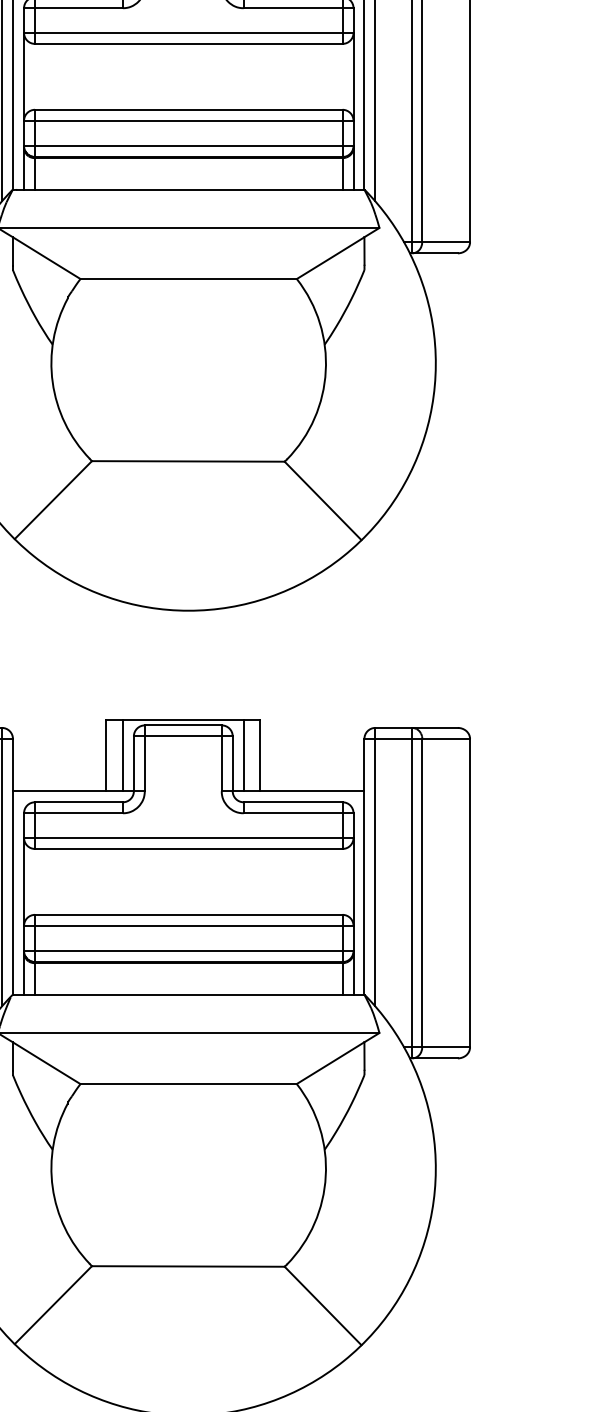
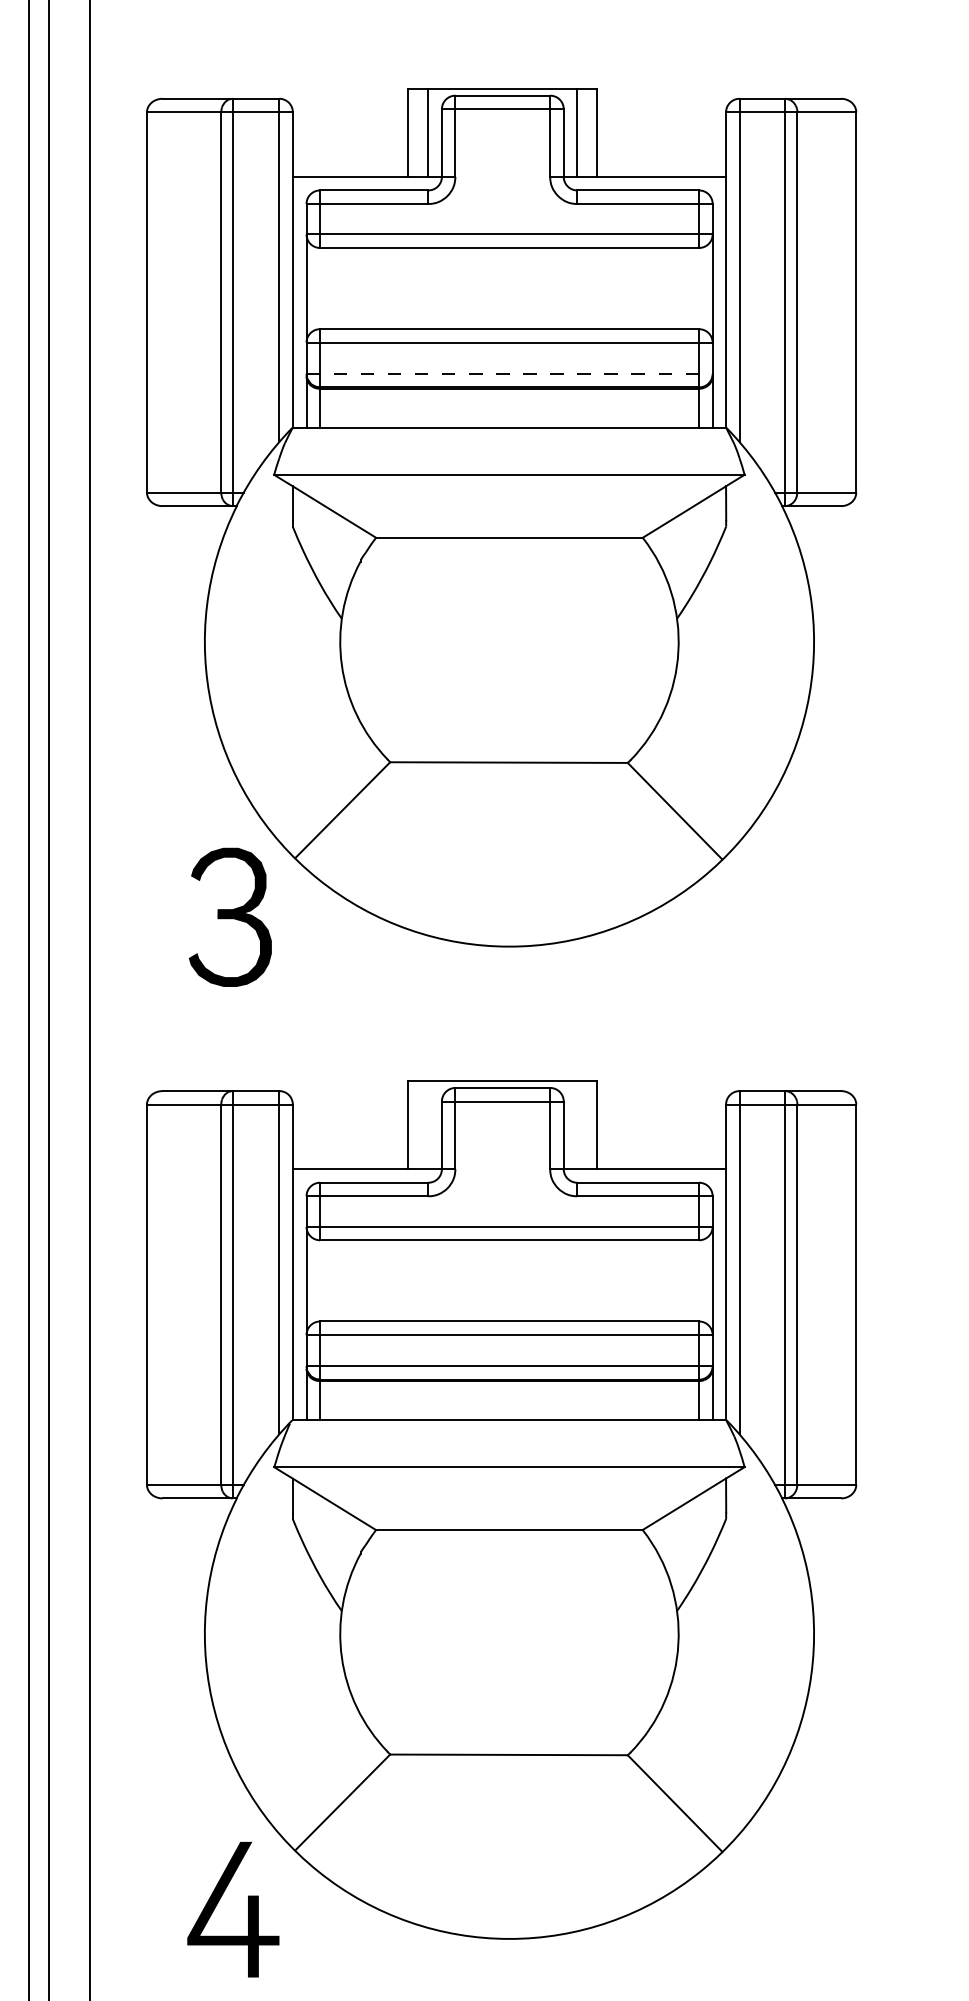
line: (189, 145) -> (510, 373), solid -> dashed
line: (123, 755) -> (428, 1125), removed
line: (243, 755) -> (577, 1125), removed

